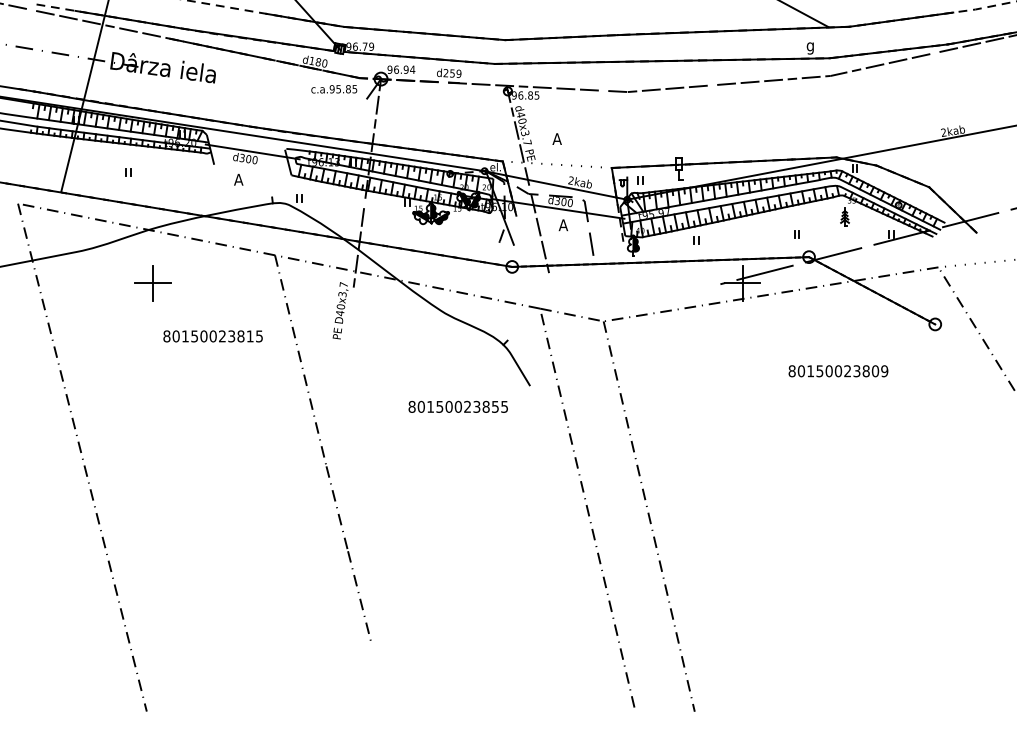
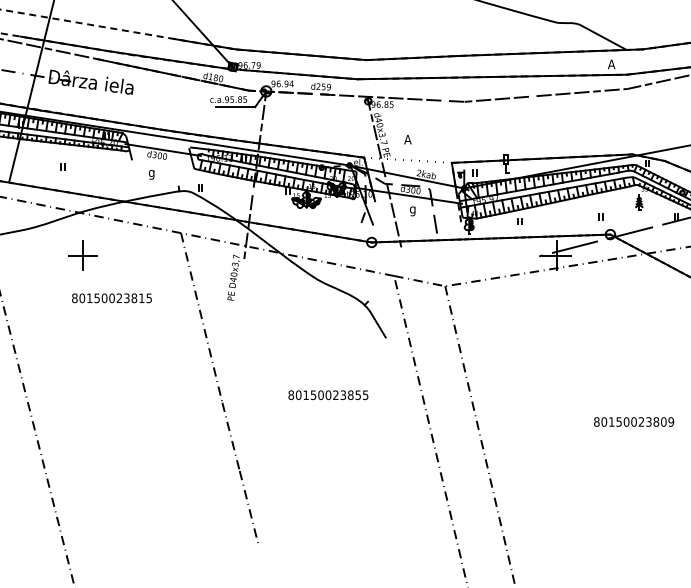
text: (810, 46) -> (611, 65), g -> A
line: (342, 98) -> (235, 107), added
text: (238, 180) -> (151, 172), A -> g
text: (563, 226) -> (412, 209), A -> g
text: (212, 336) -> (111, 298), moved
text: (838, 371) -> (634, 422), moved
text: (457, 406) -> (327, 394), moved

